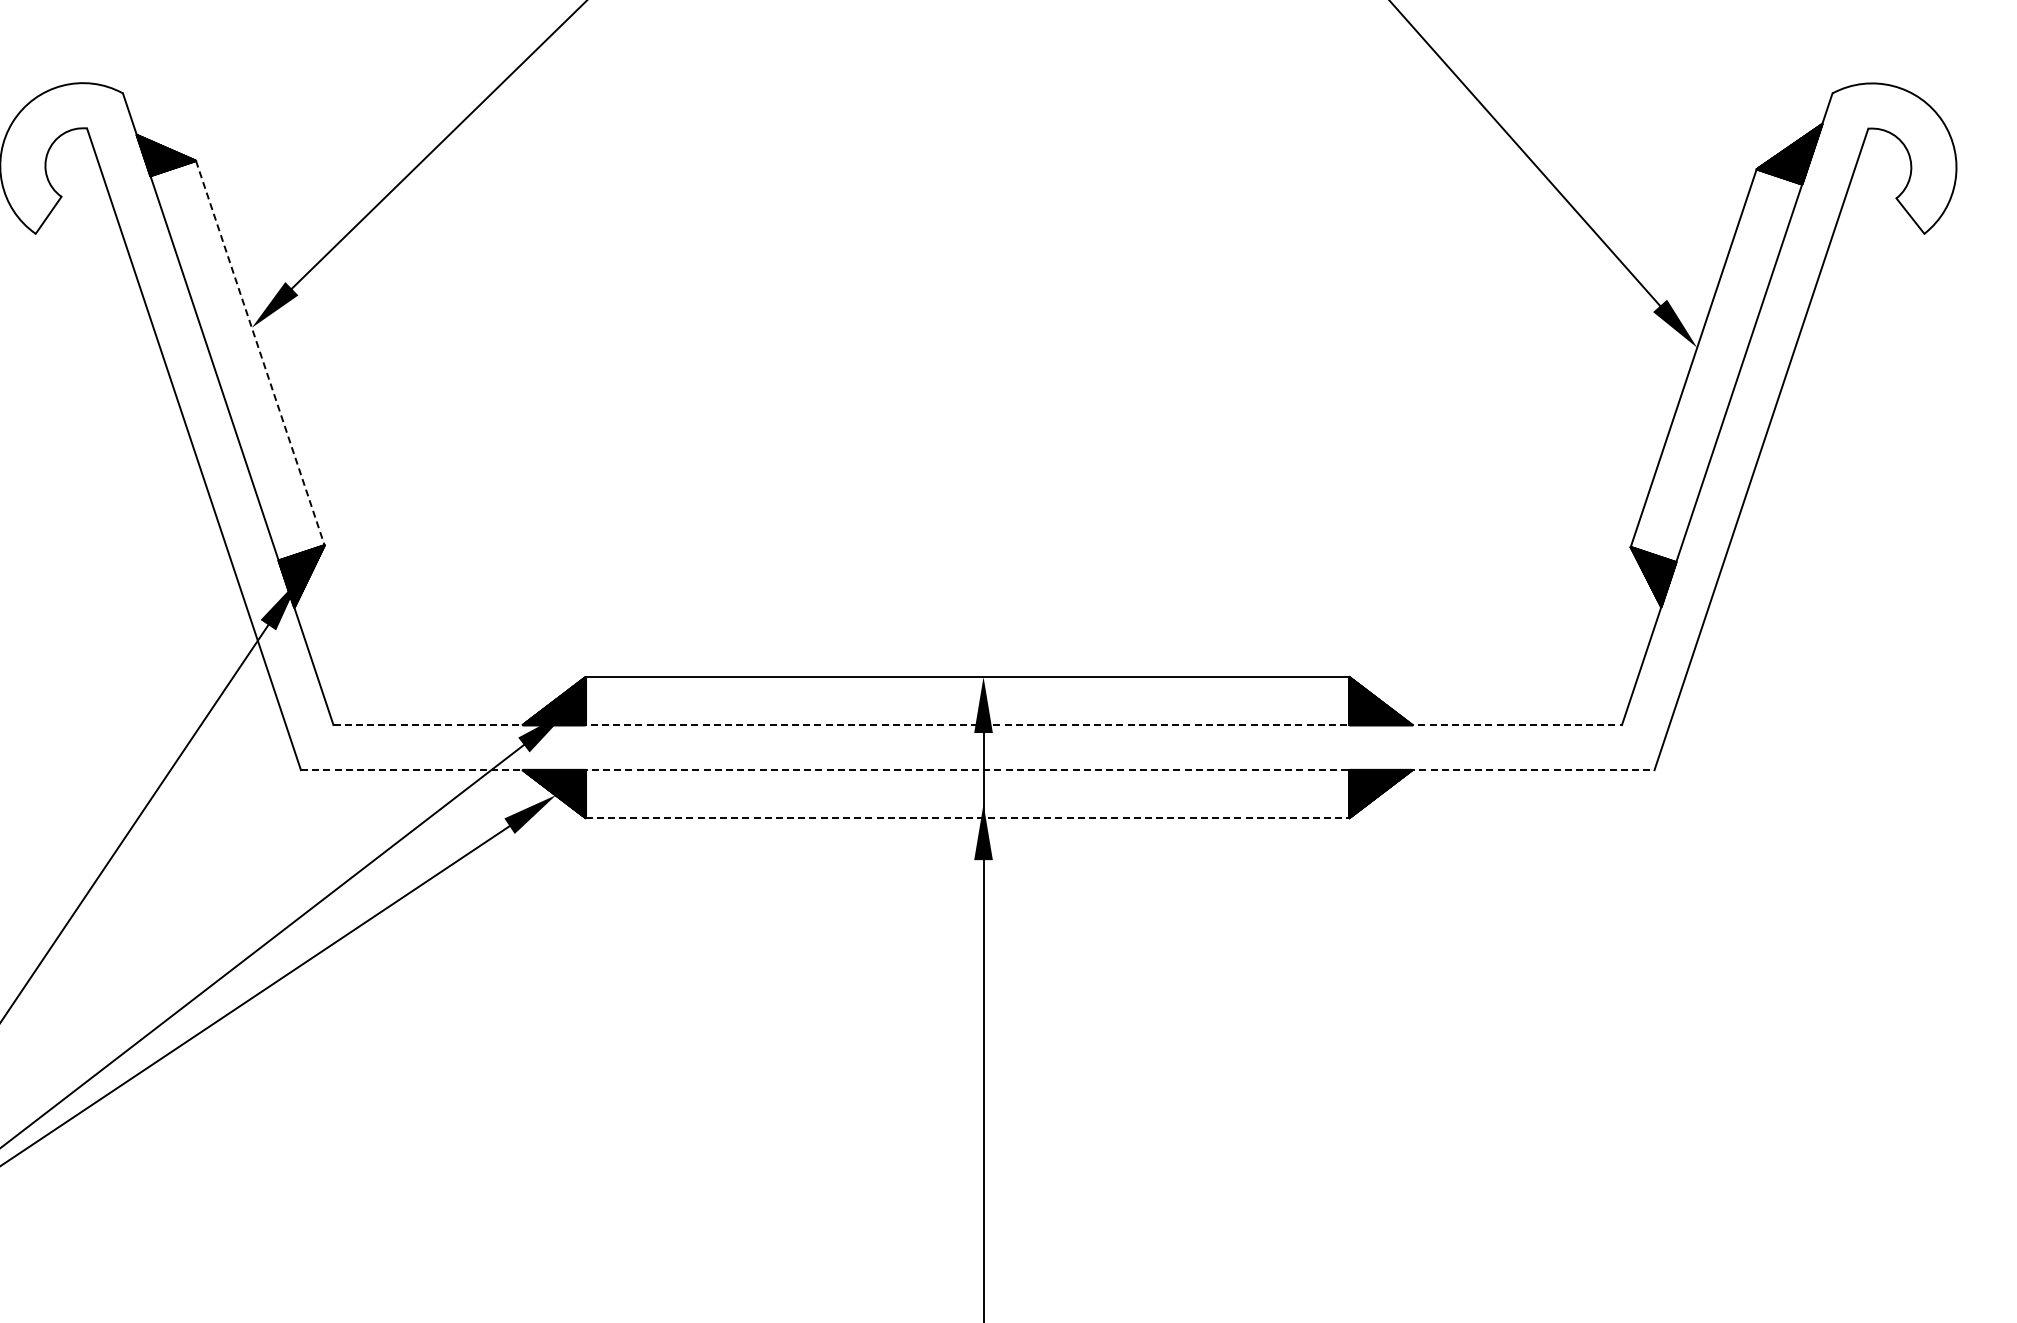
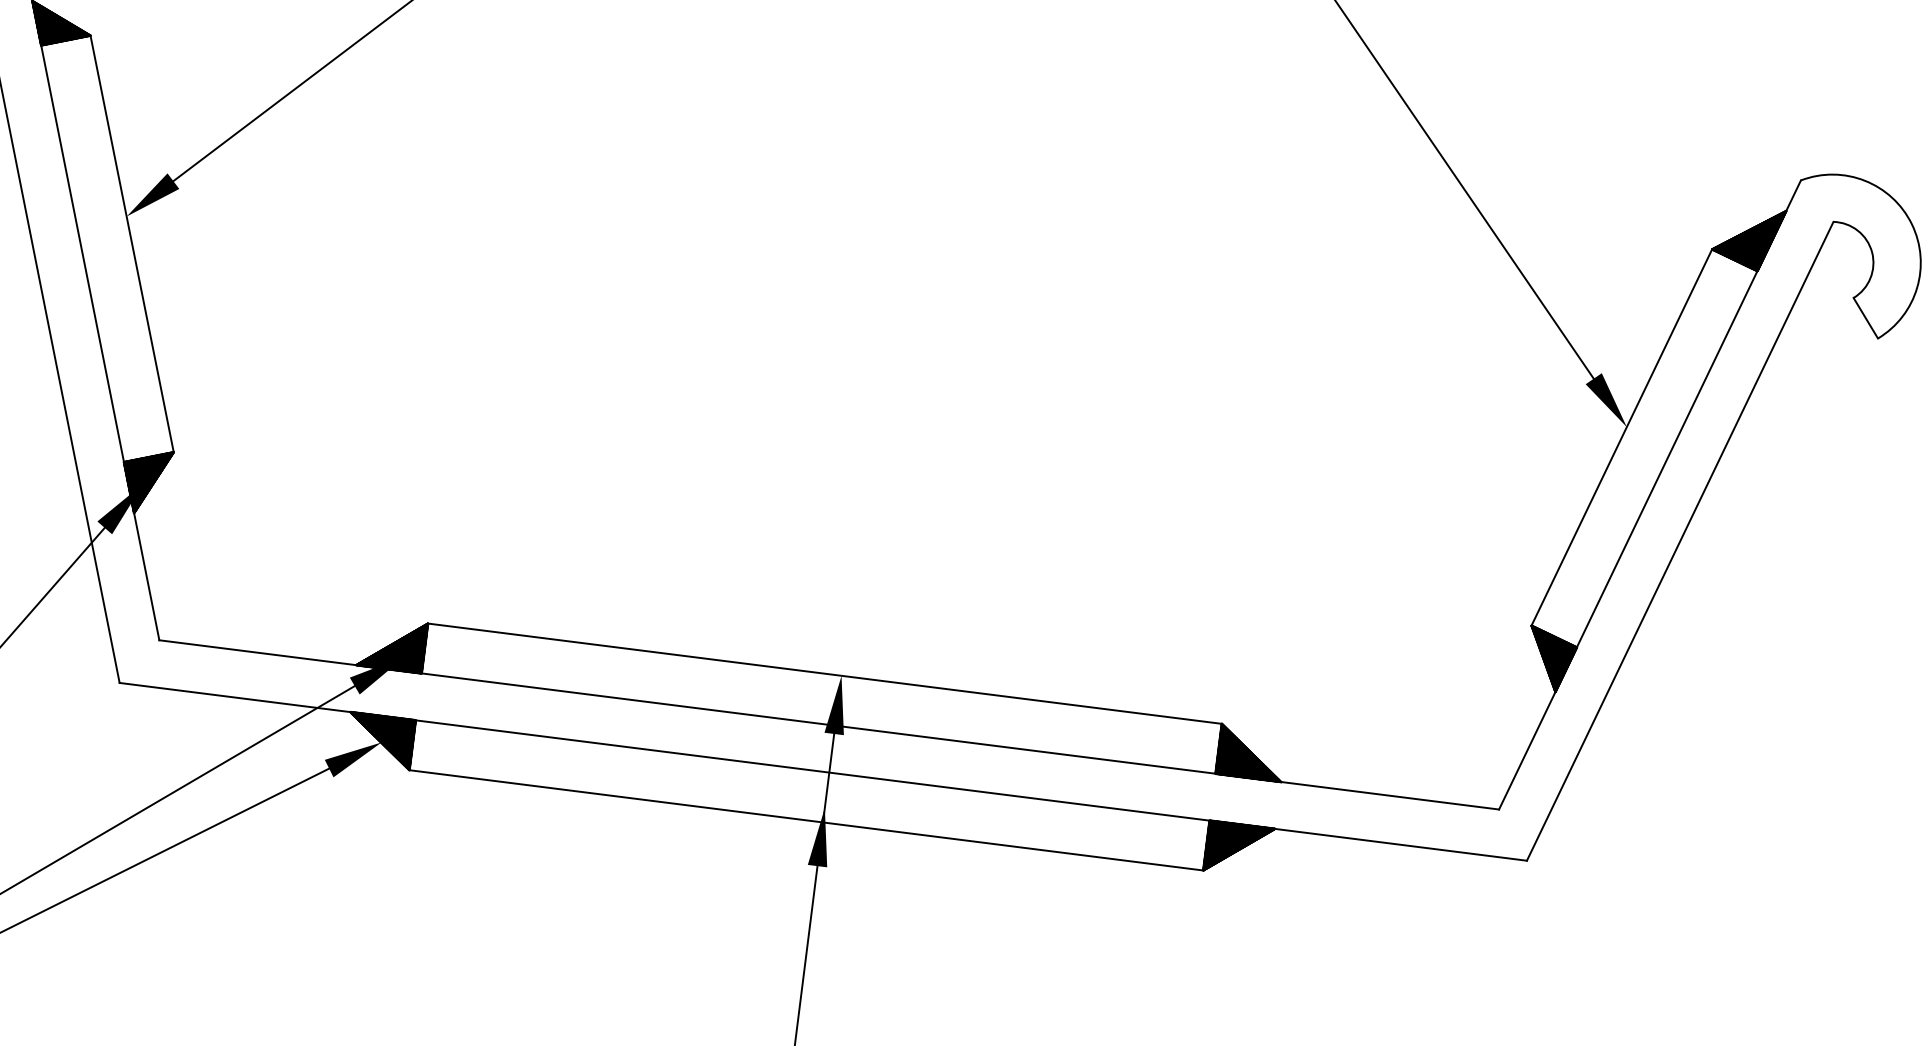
line: (260, 353) -> (132, 244), dashed -> solid
line: (978, 725) -> (829, 725), dashed -> solid
line: (977, 770) -> (822, 772), dashed -> solid
line: (967, 818) -> (806, 820), dashed -> solid

